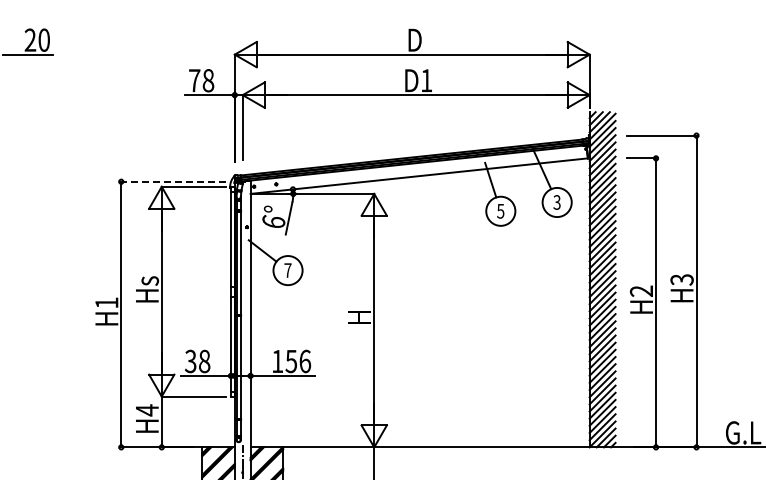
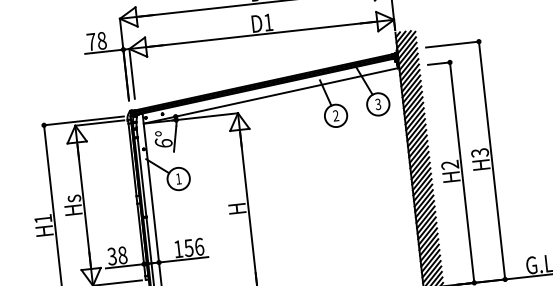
line: (173, 181) -> (83, 120), dashed -> solid
text: (500, 210) -> (335, 115), 5 -> 2
text: (287, 270) -> (178, 179), 7 -> 1

